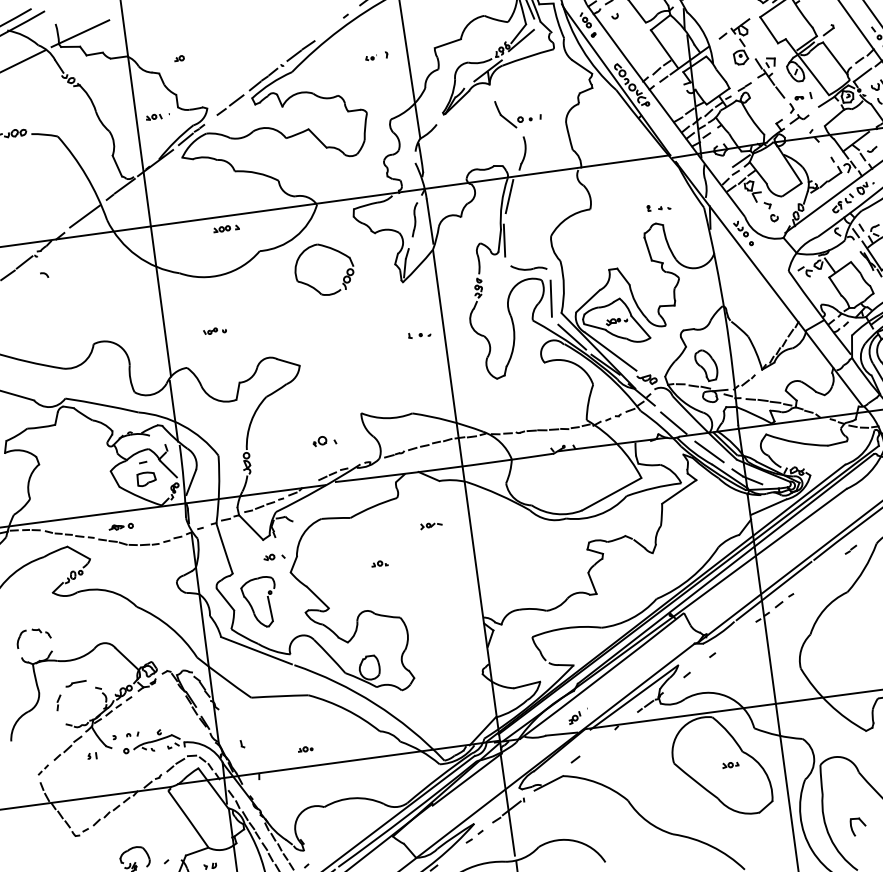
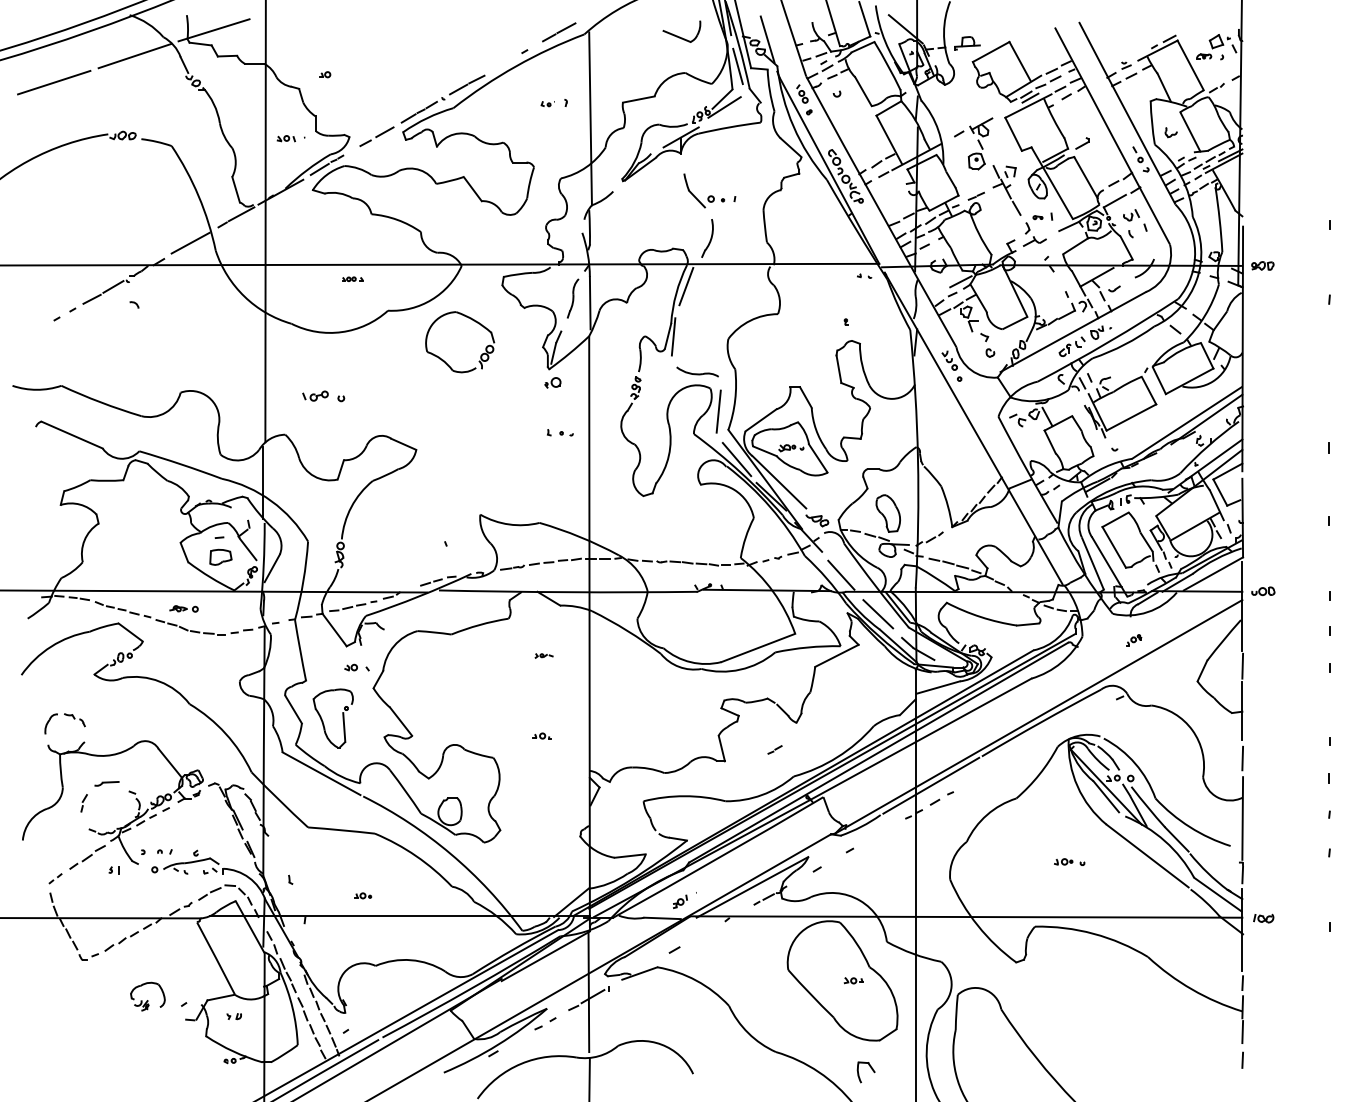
part: (664, 207) -> (864, 275), moved
part: (226, 227) -> (352, 278), size x0.7
part: (214, 331) -> (323, 396), size x1.6
part: (319, 441) -> (552, 382), moved
part: (431, 525) -> (544, 655), size x0.7
part: (850, 549) -> (774, 749), moved
part: (379, 563) -> (541, 735), moved
part: (852, 828) -> (859, 1073), moved

